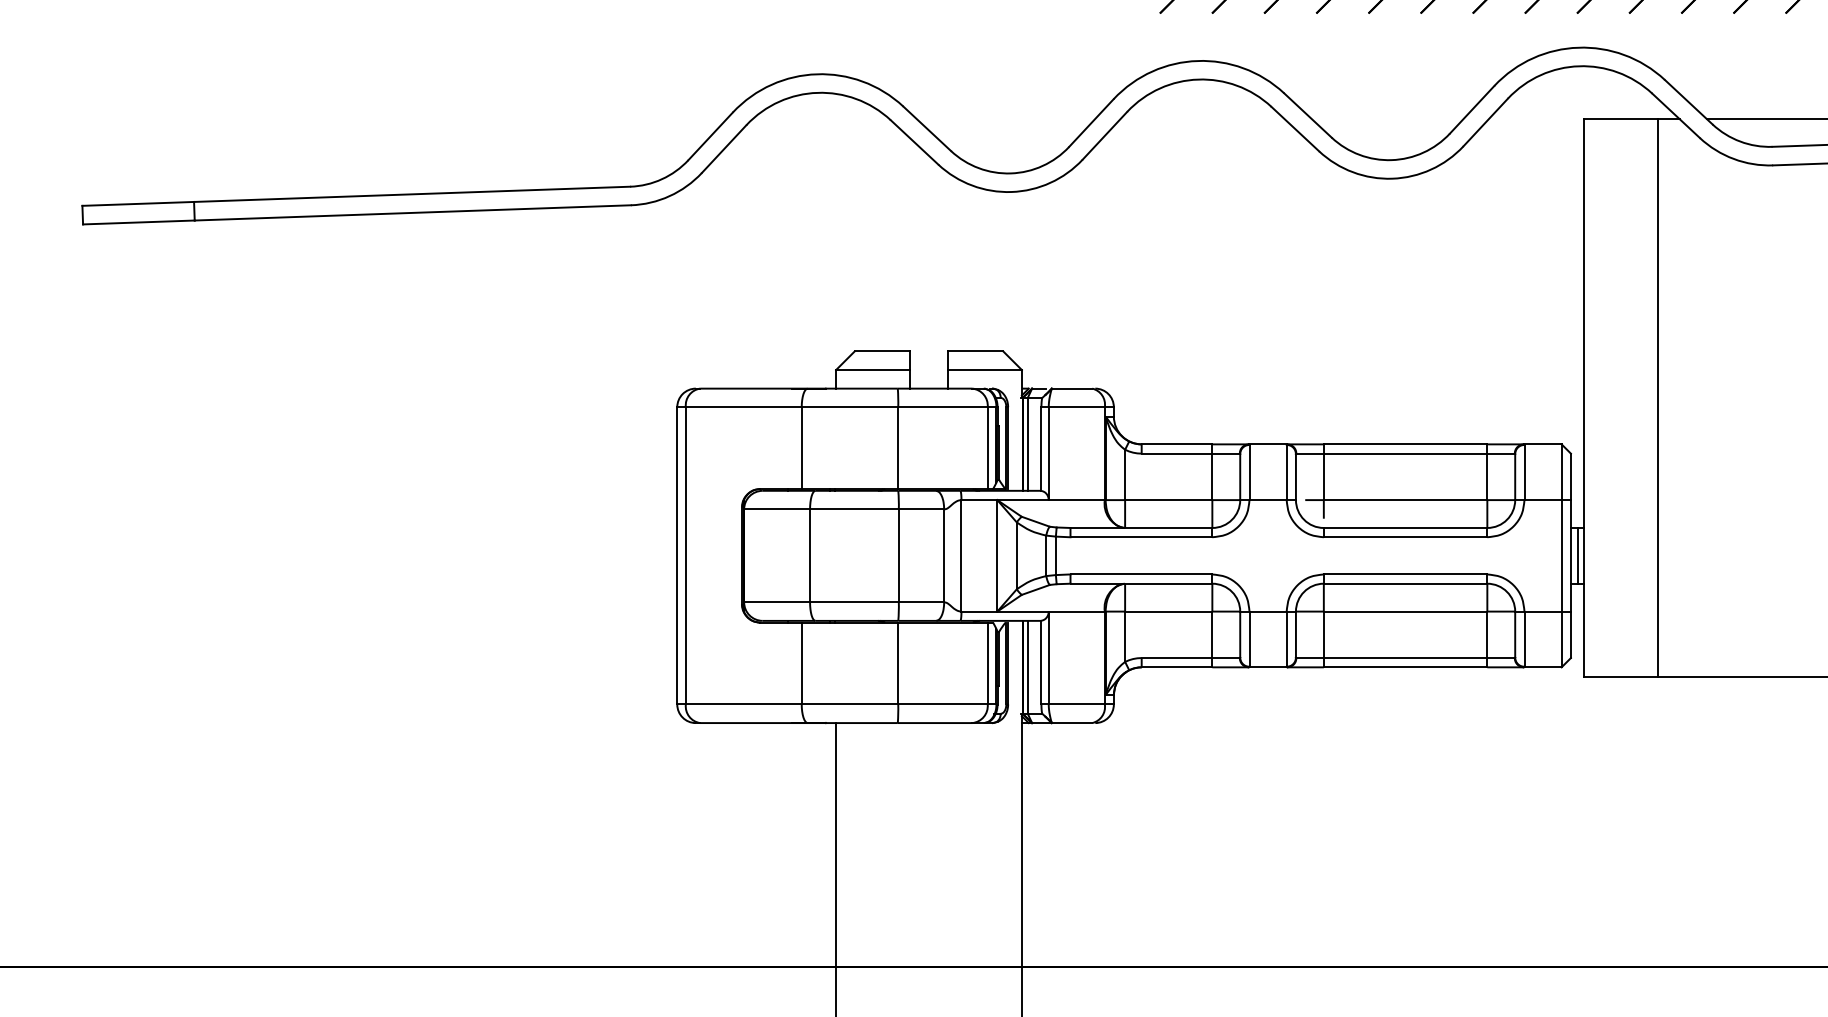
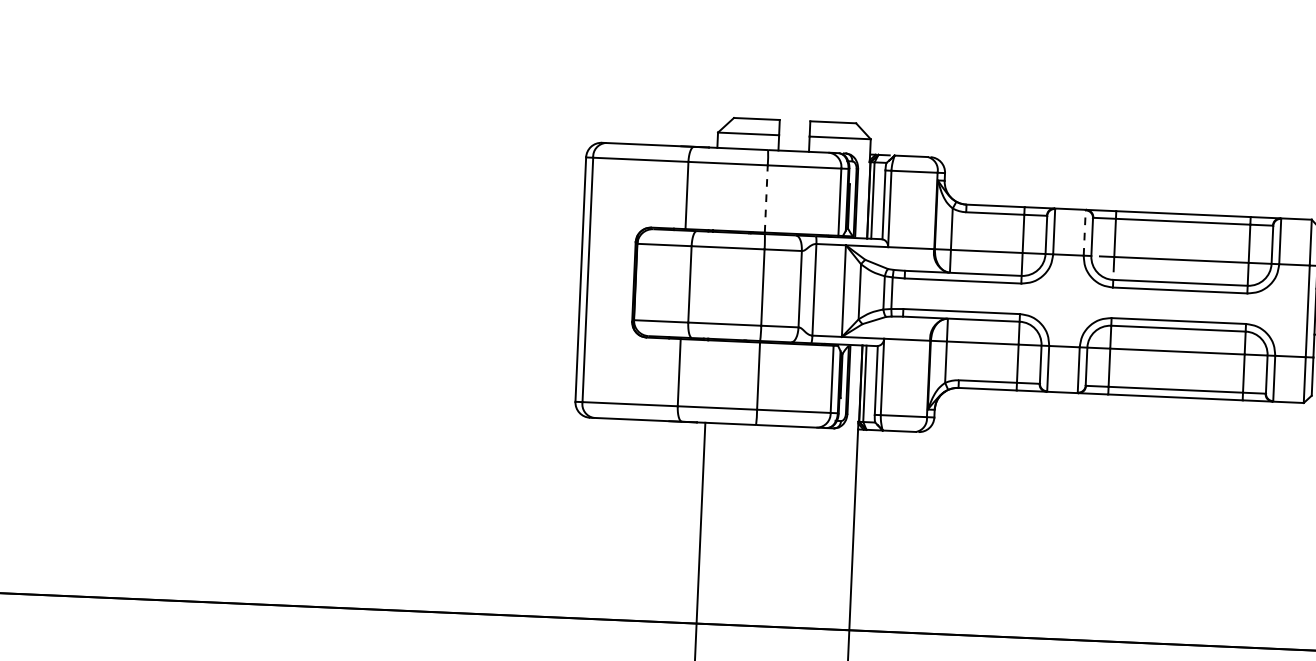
line: (898, 448) -> (766, 199), solid -> dashed
line: (1286, 472) -> (1084, 232), solid -> dashed

